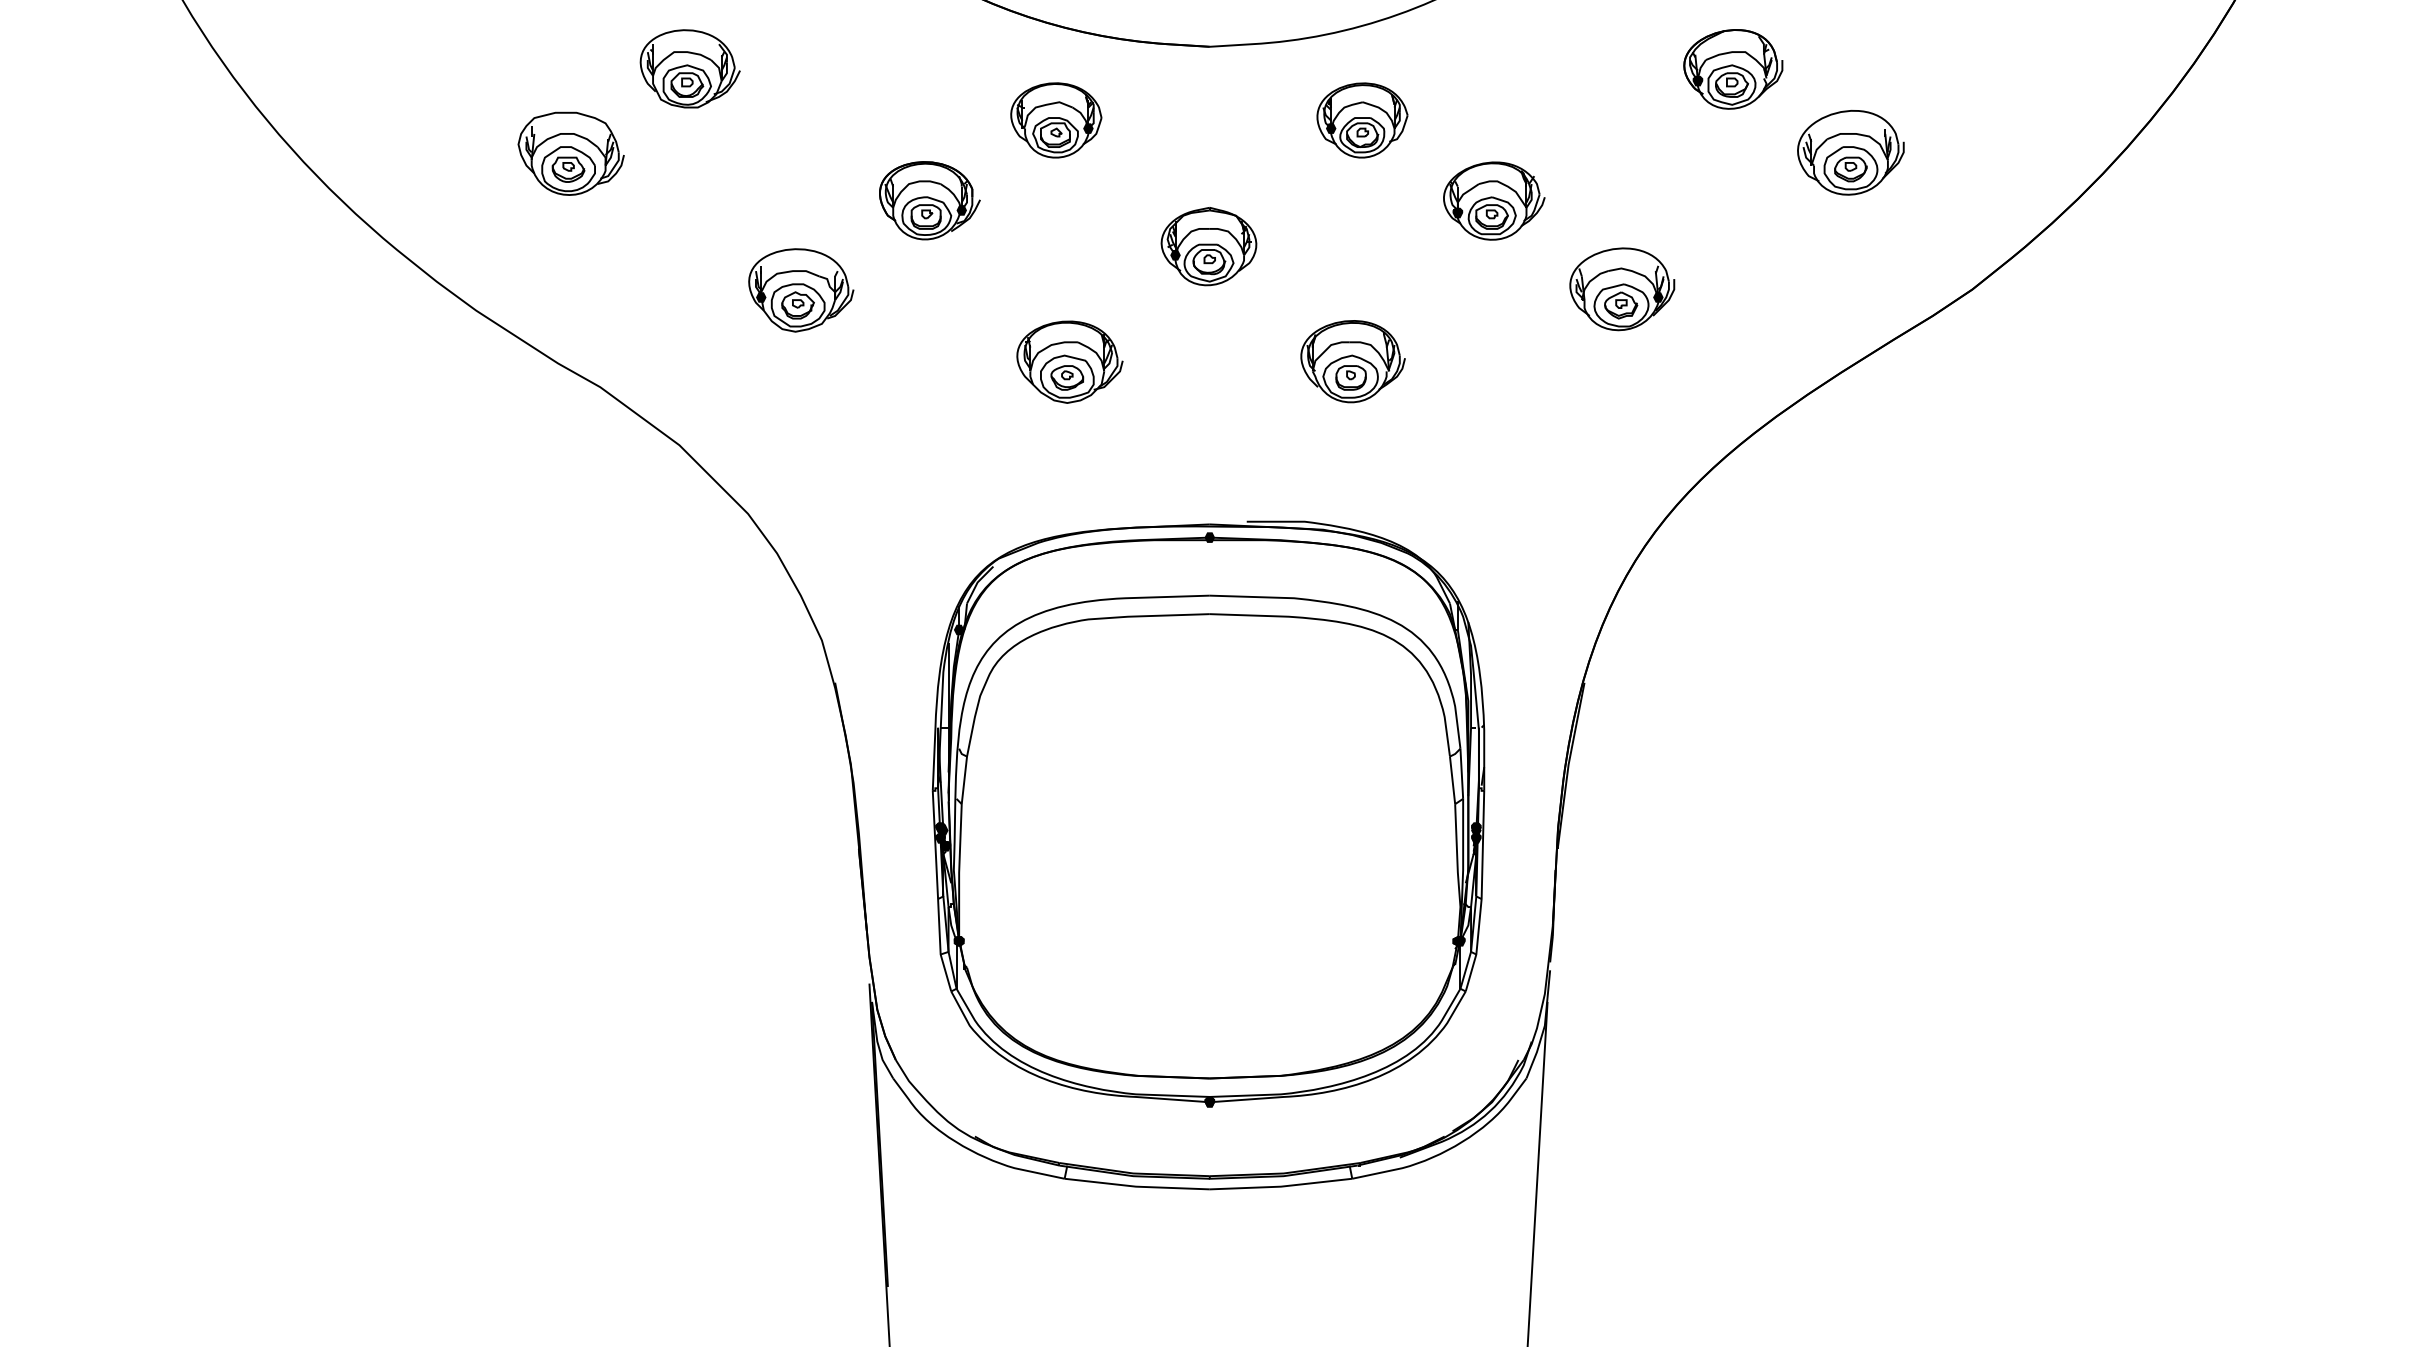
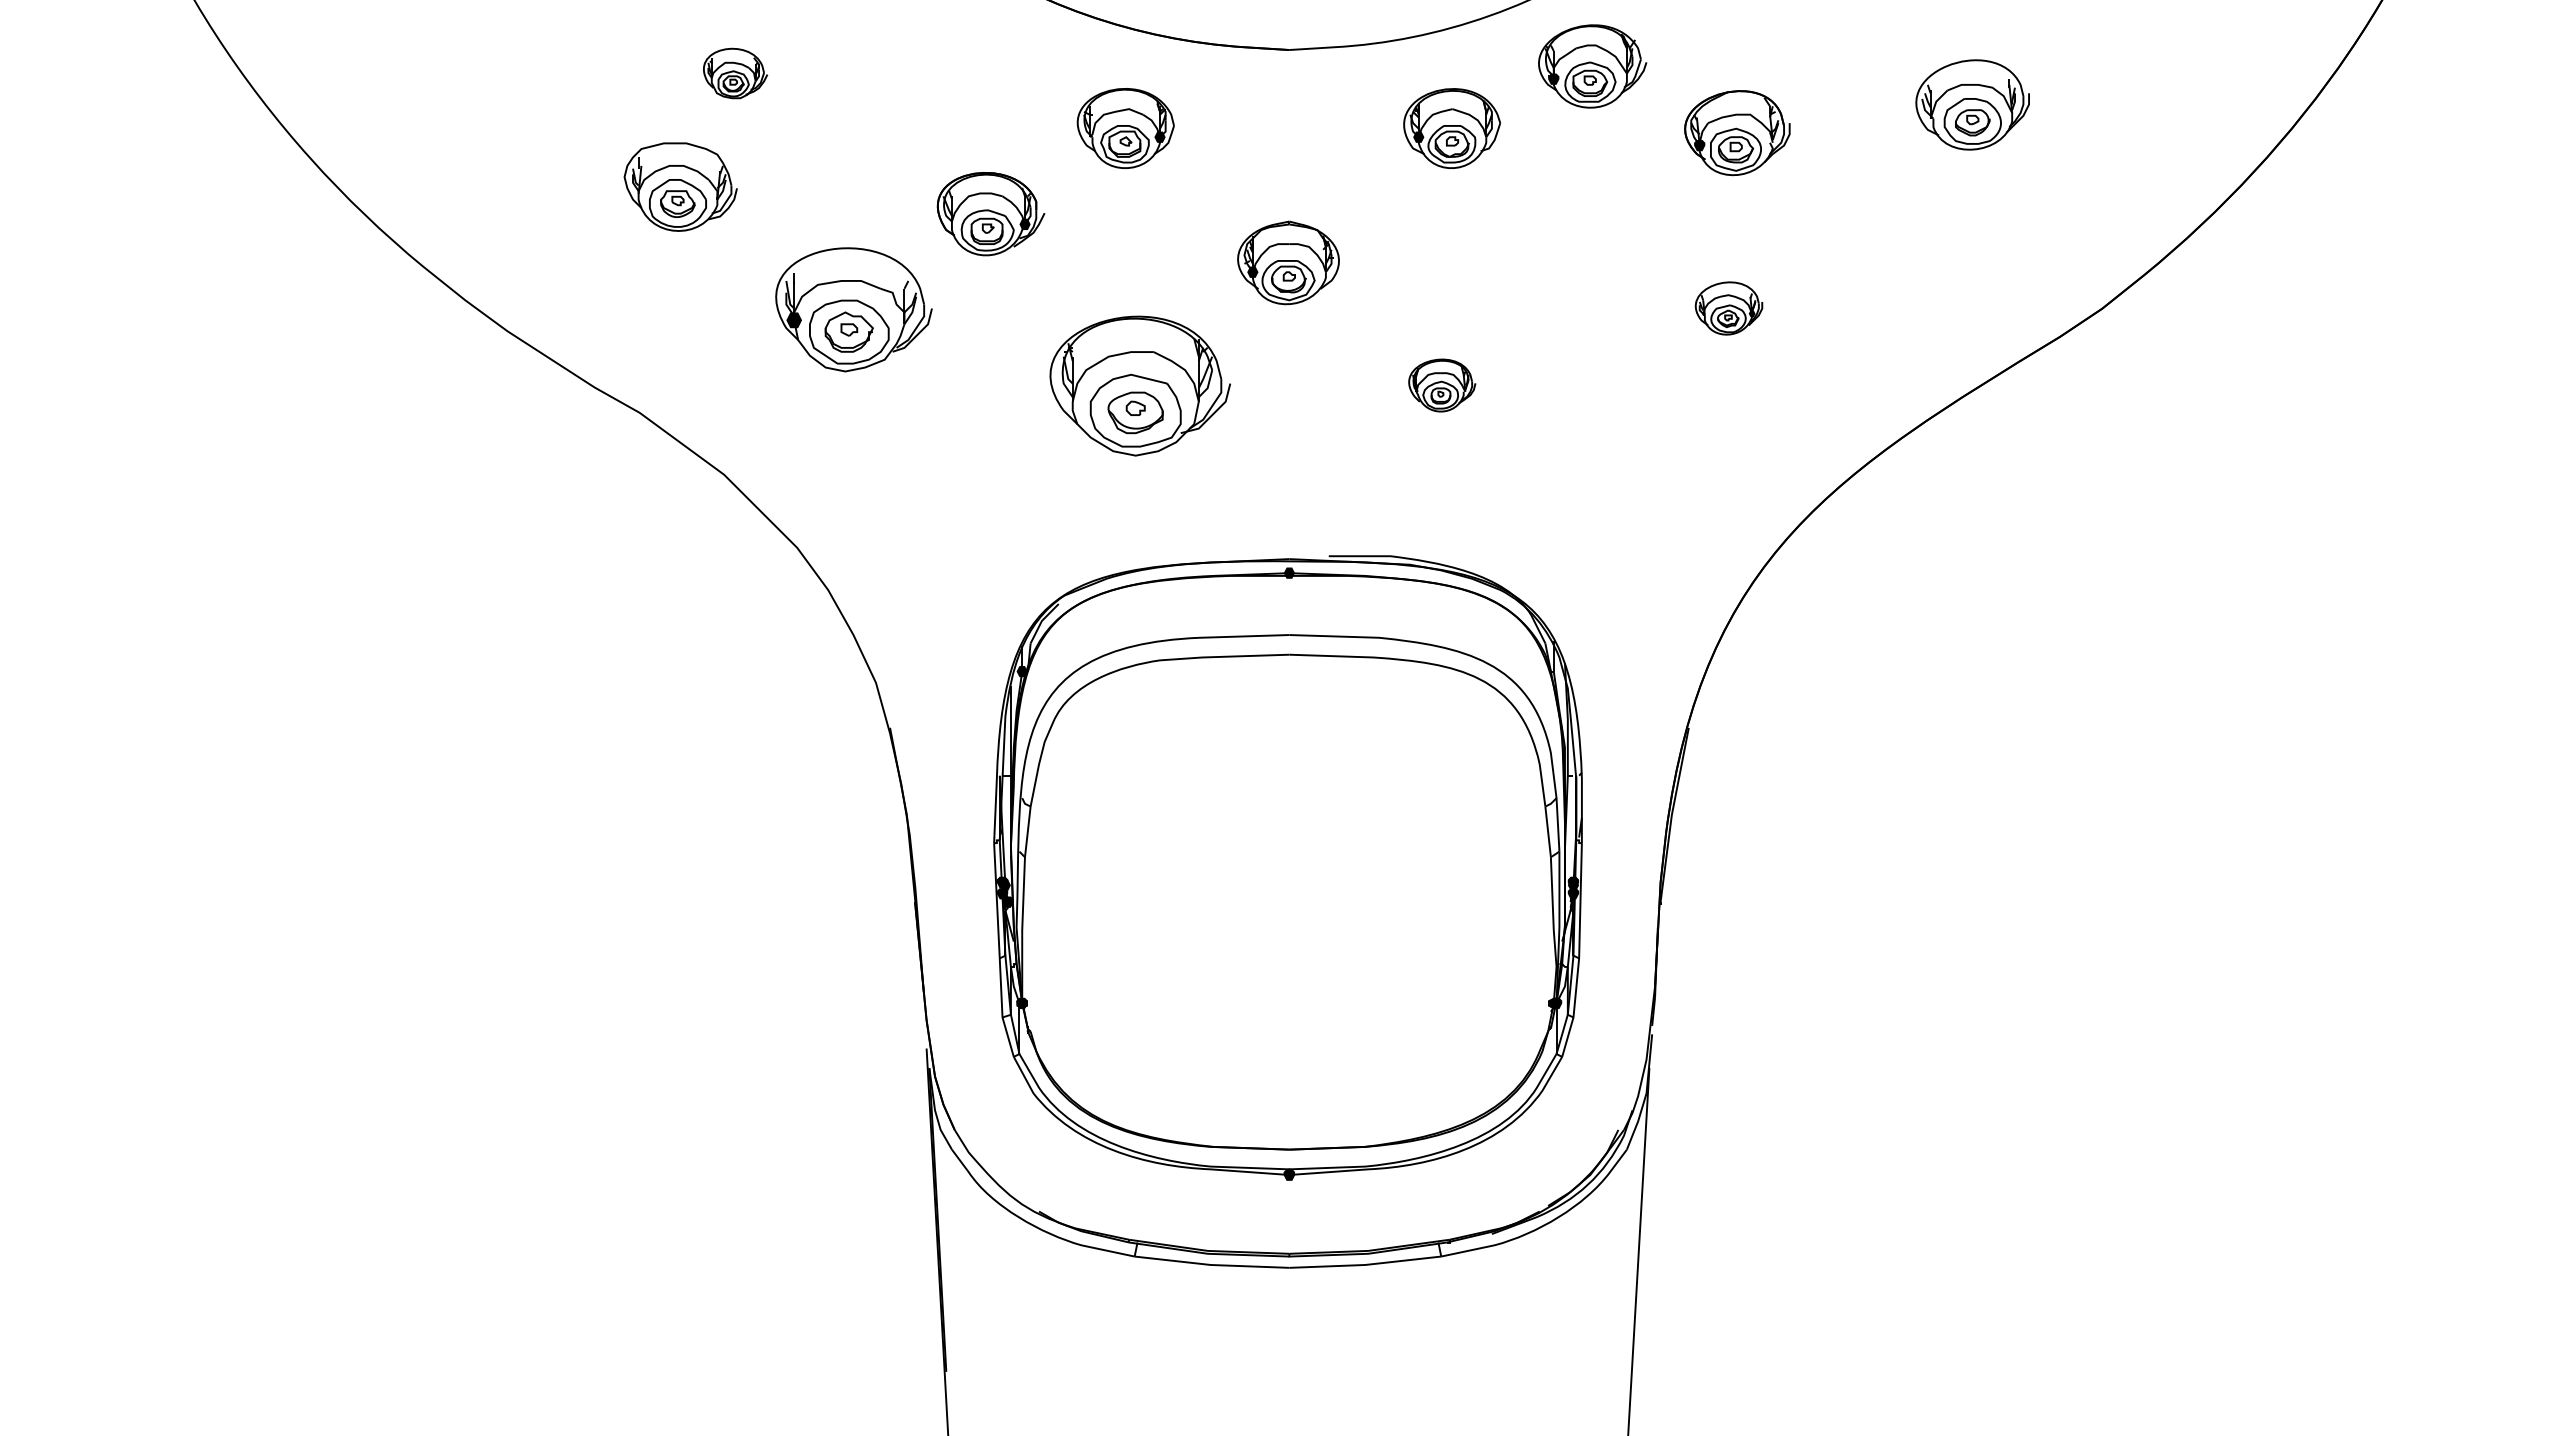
part: (690, 68) -> (735, 73), size x0.6
part: (1733, 69) -> (1737, 133), moved
part: (1850, 152) -> (1972, 104), moved
part: (570, 153) -> (680, 186), moved
part: (1494, 201) -> (1592, 66), moved
part: (1621, 289) -> (1728, 308), size x0.6
part: (800, 290) -> (853, 309), size x1.4
part: (1353, 361) -> (1442, 385), size x0.6
part: (1070, 362) -> (1140, 386), size x1.6

